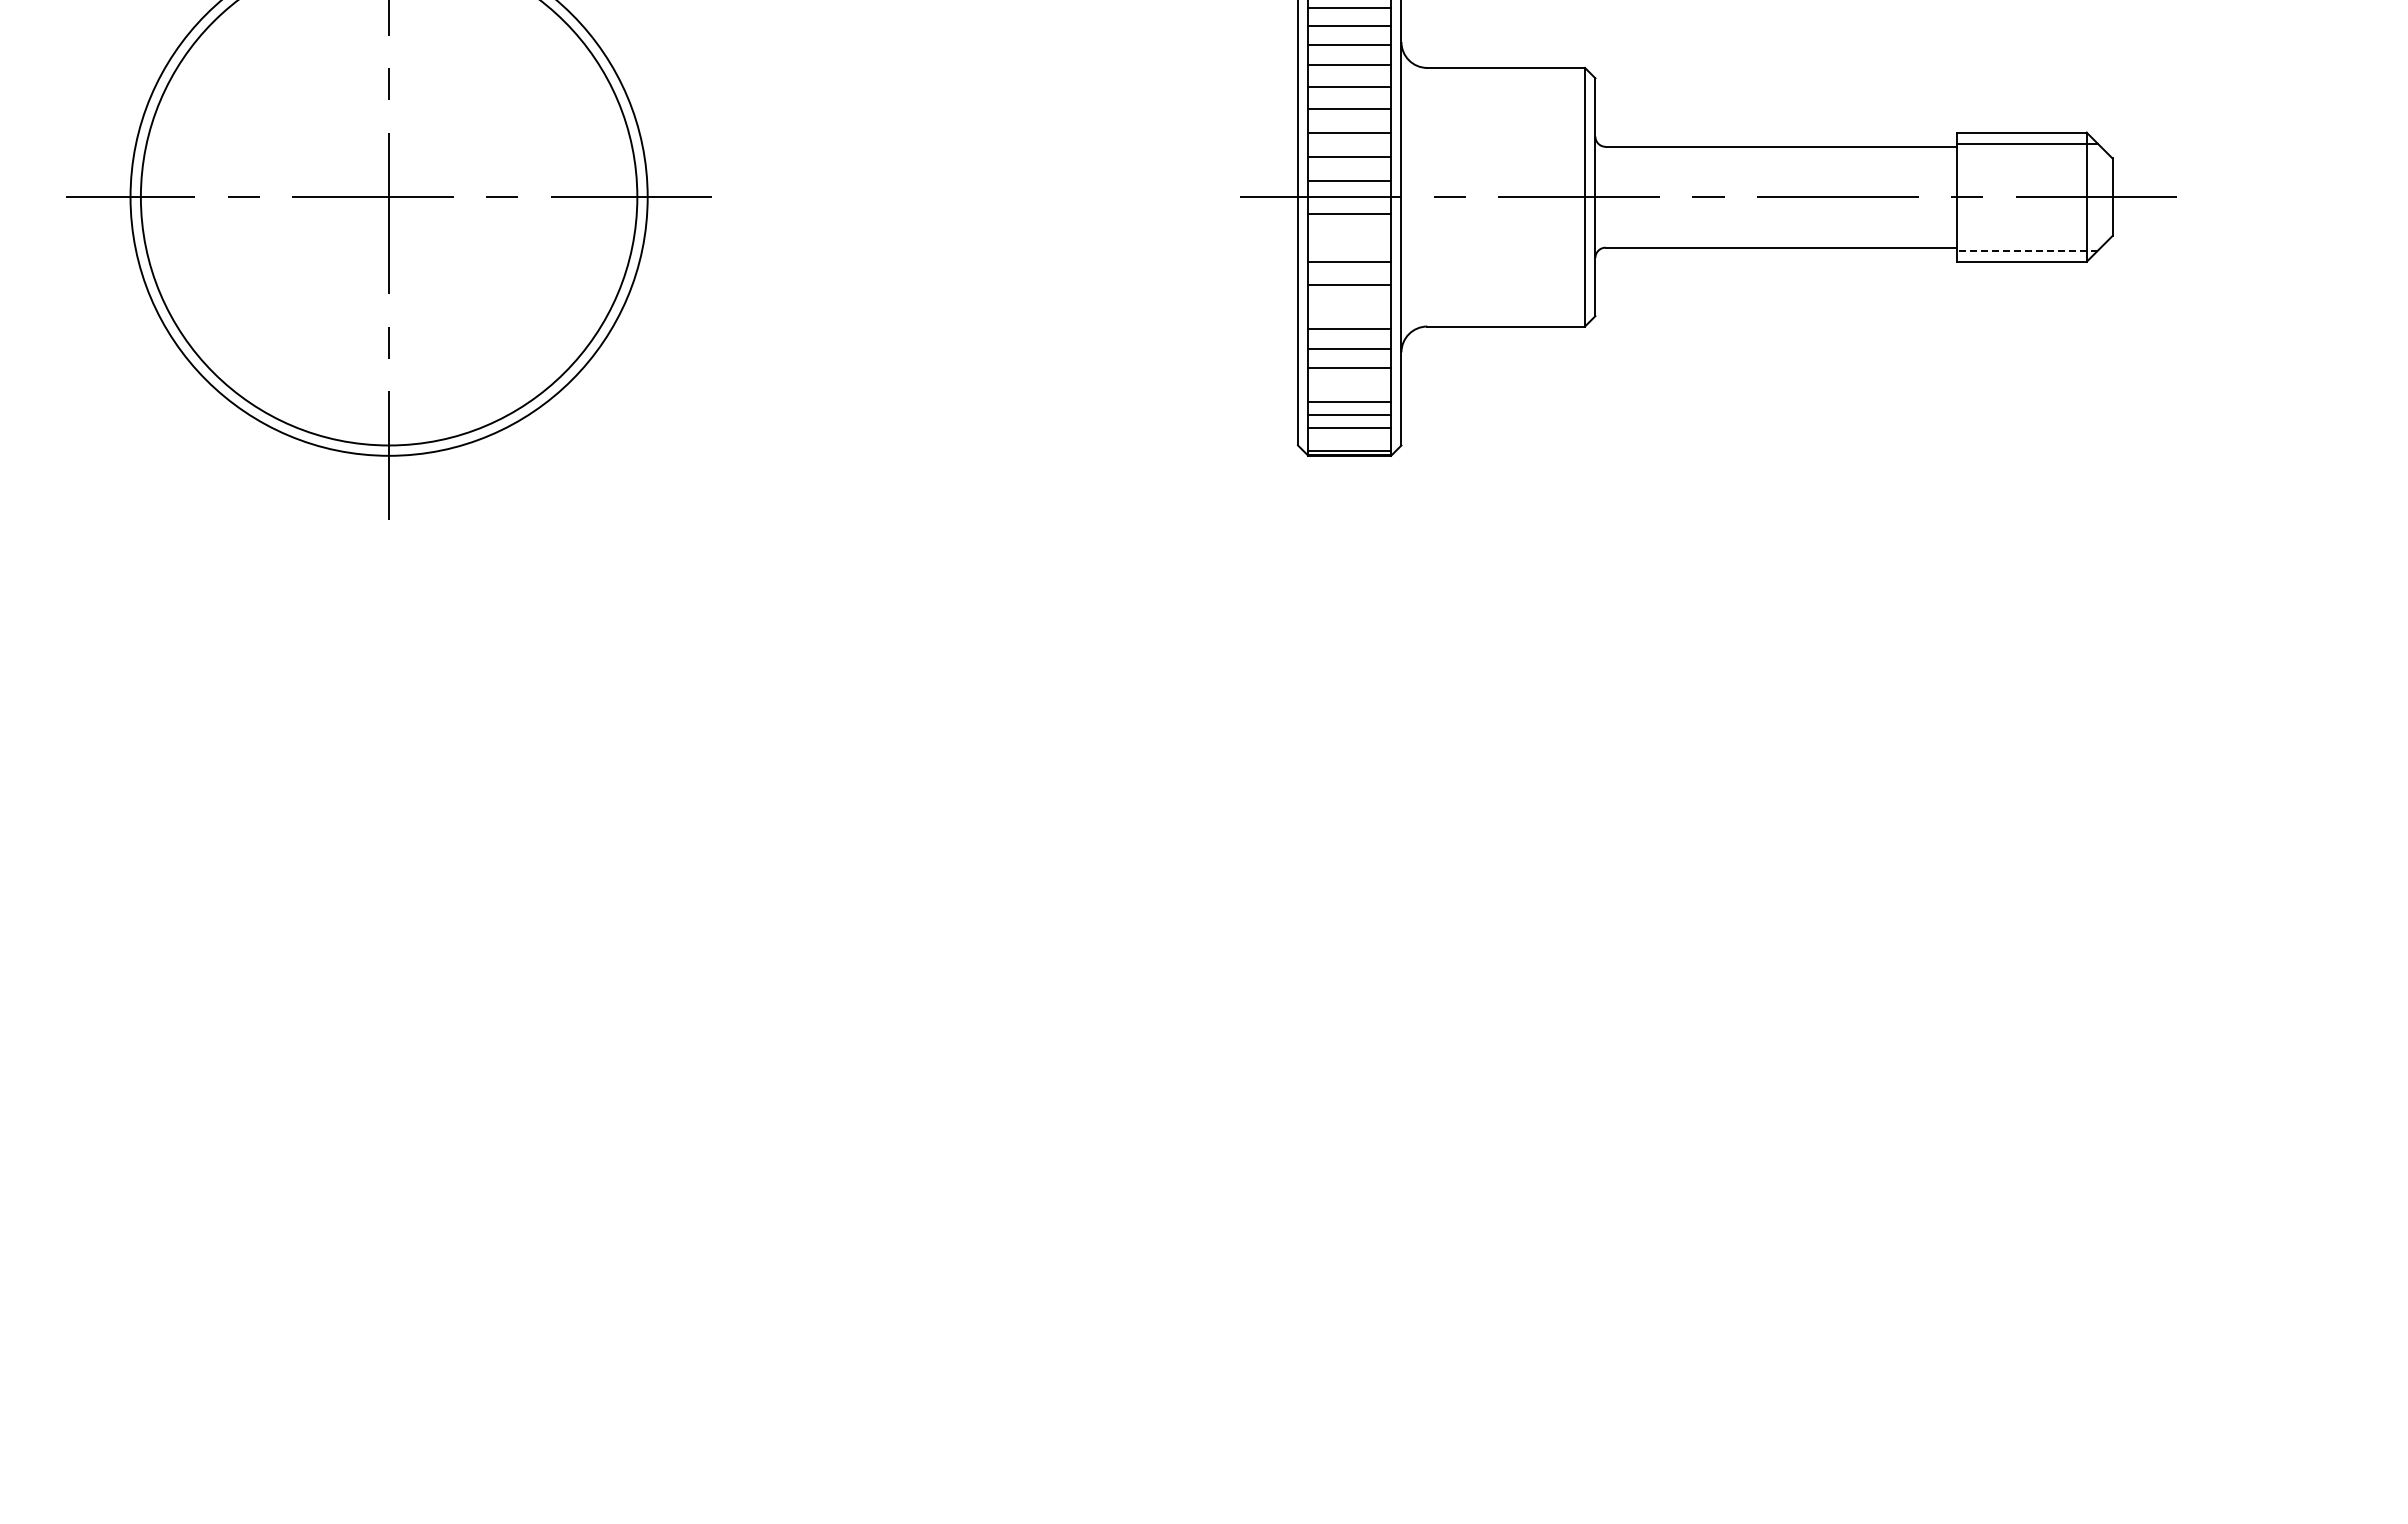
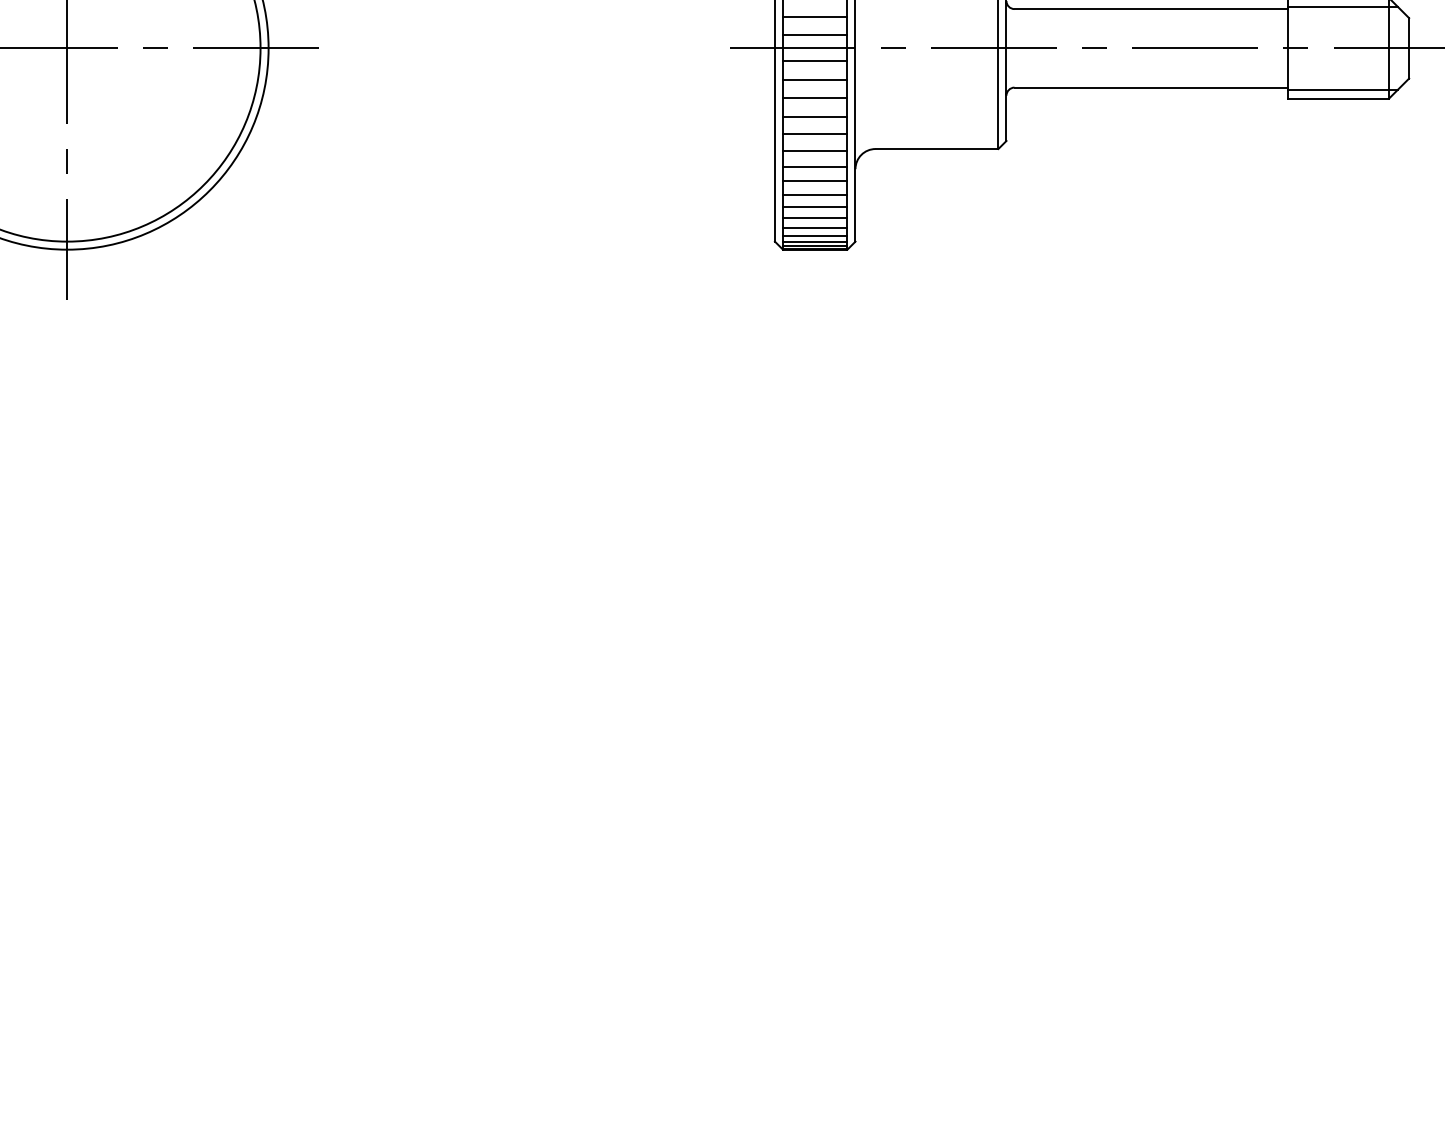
line: (1349, 237) -> (815, 79), added
line: (2027, 250) -> (1342, 89), dashed -> solid
line: (1349, 307) -> (815, 134), added
line: (1349, 385) -> (815, 194), added
line: (1349, 437) -> (815, 235), added
line: (1349, 445) -> (815, 241), added

